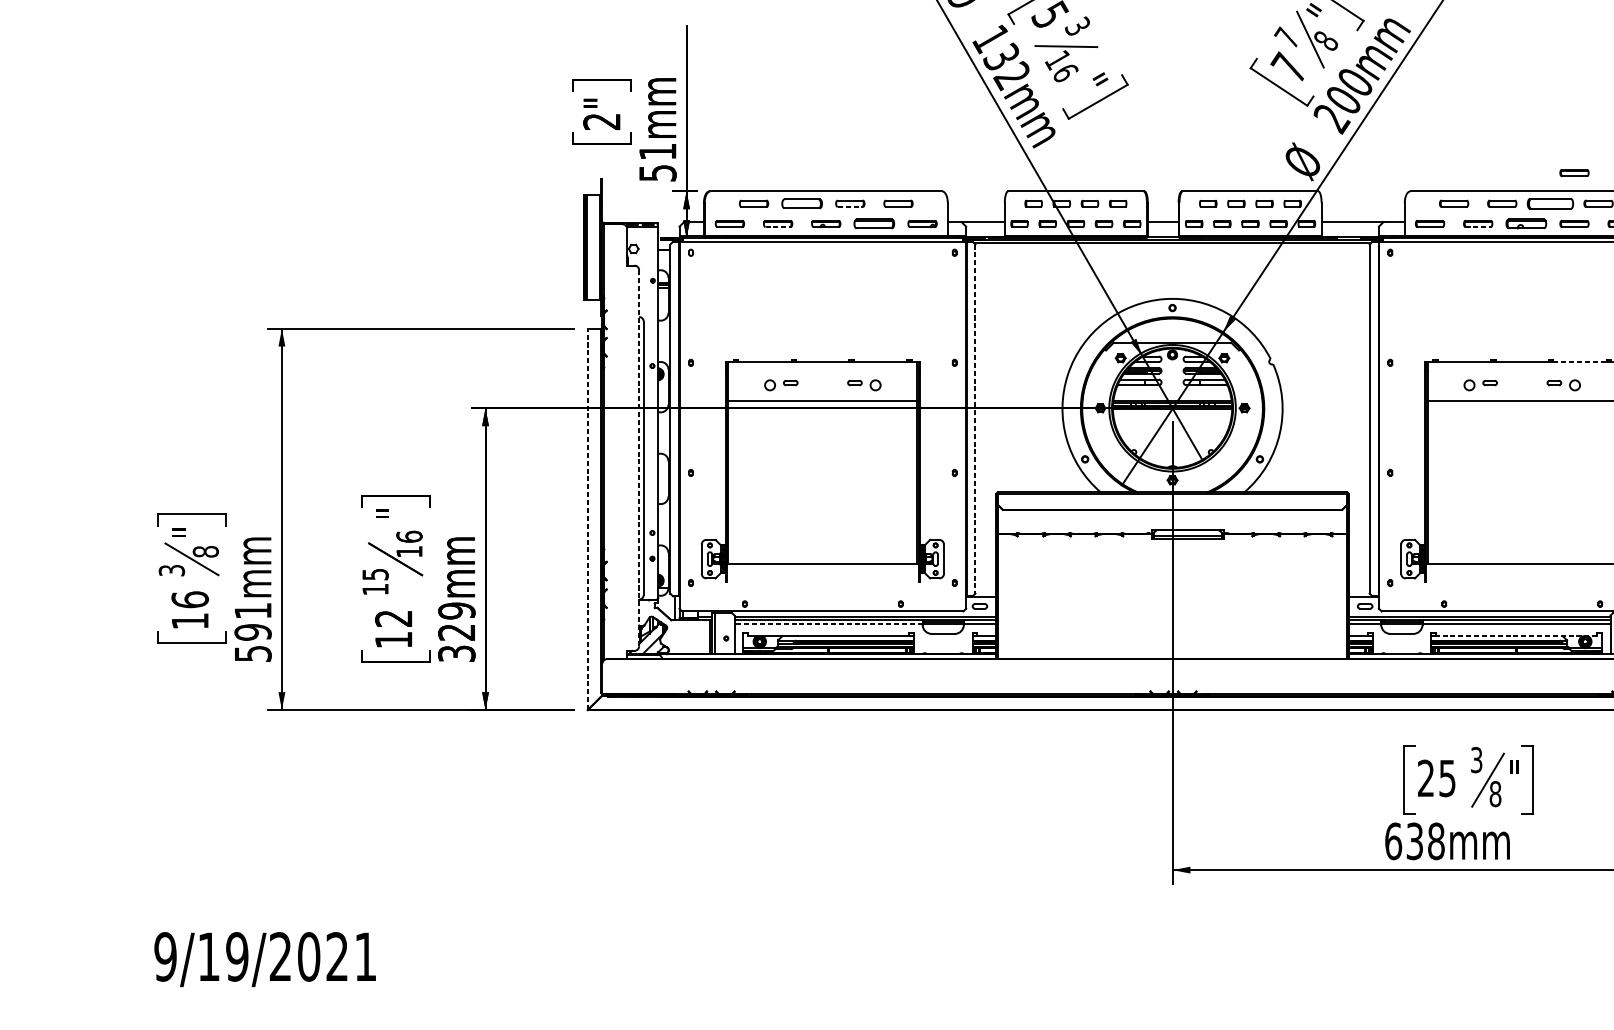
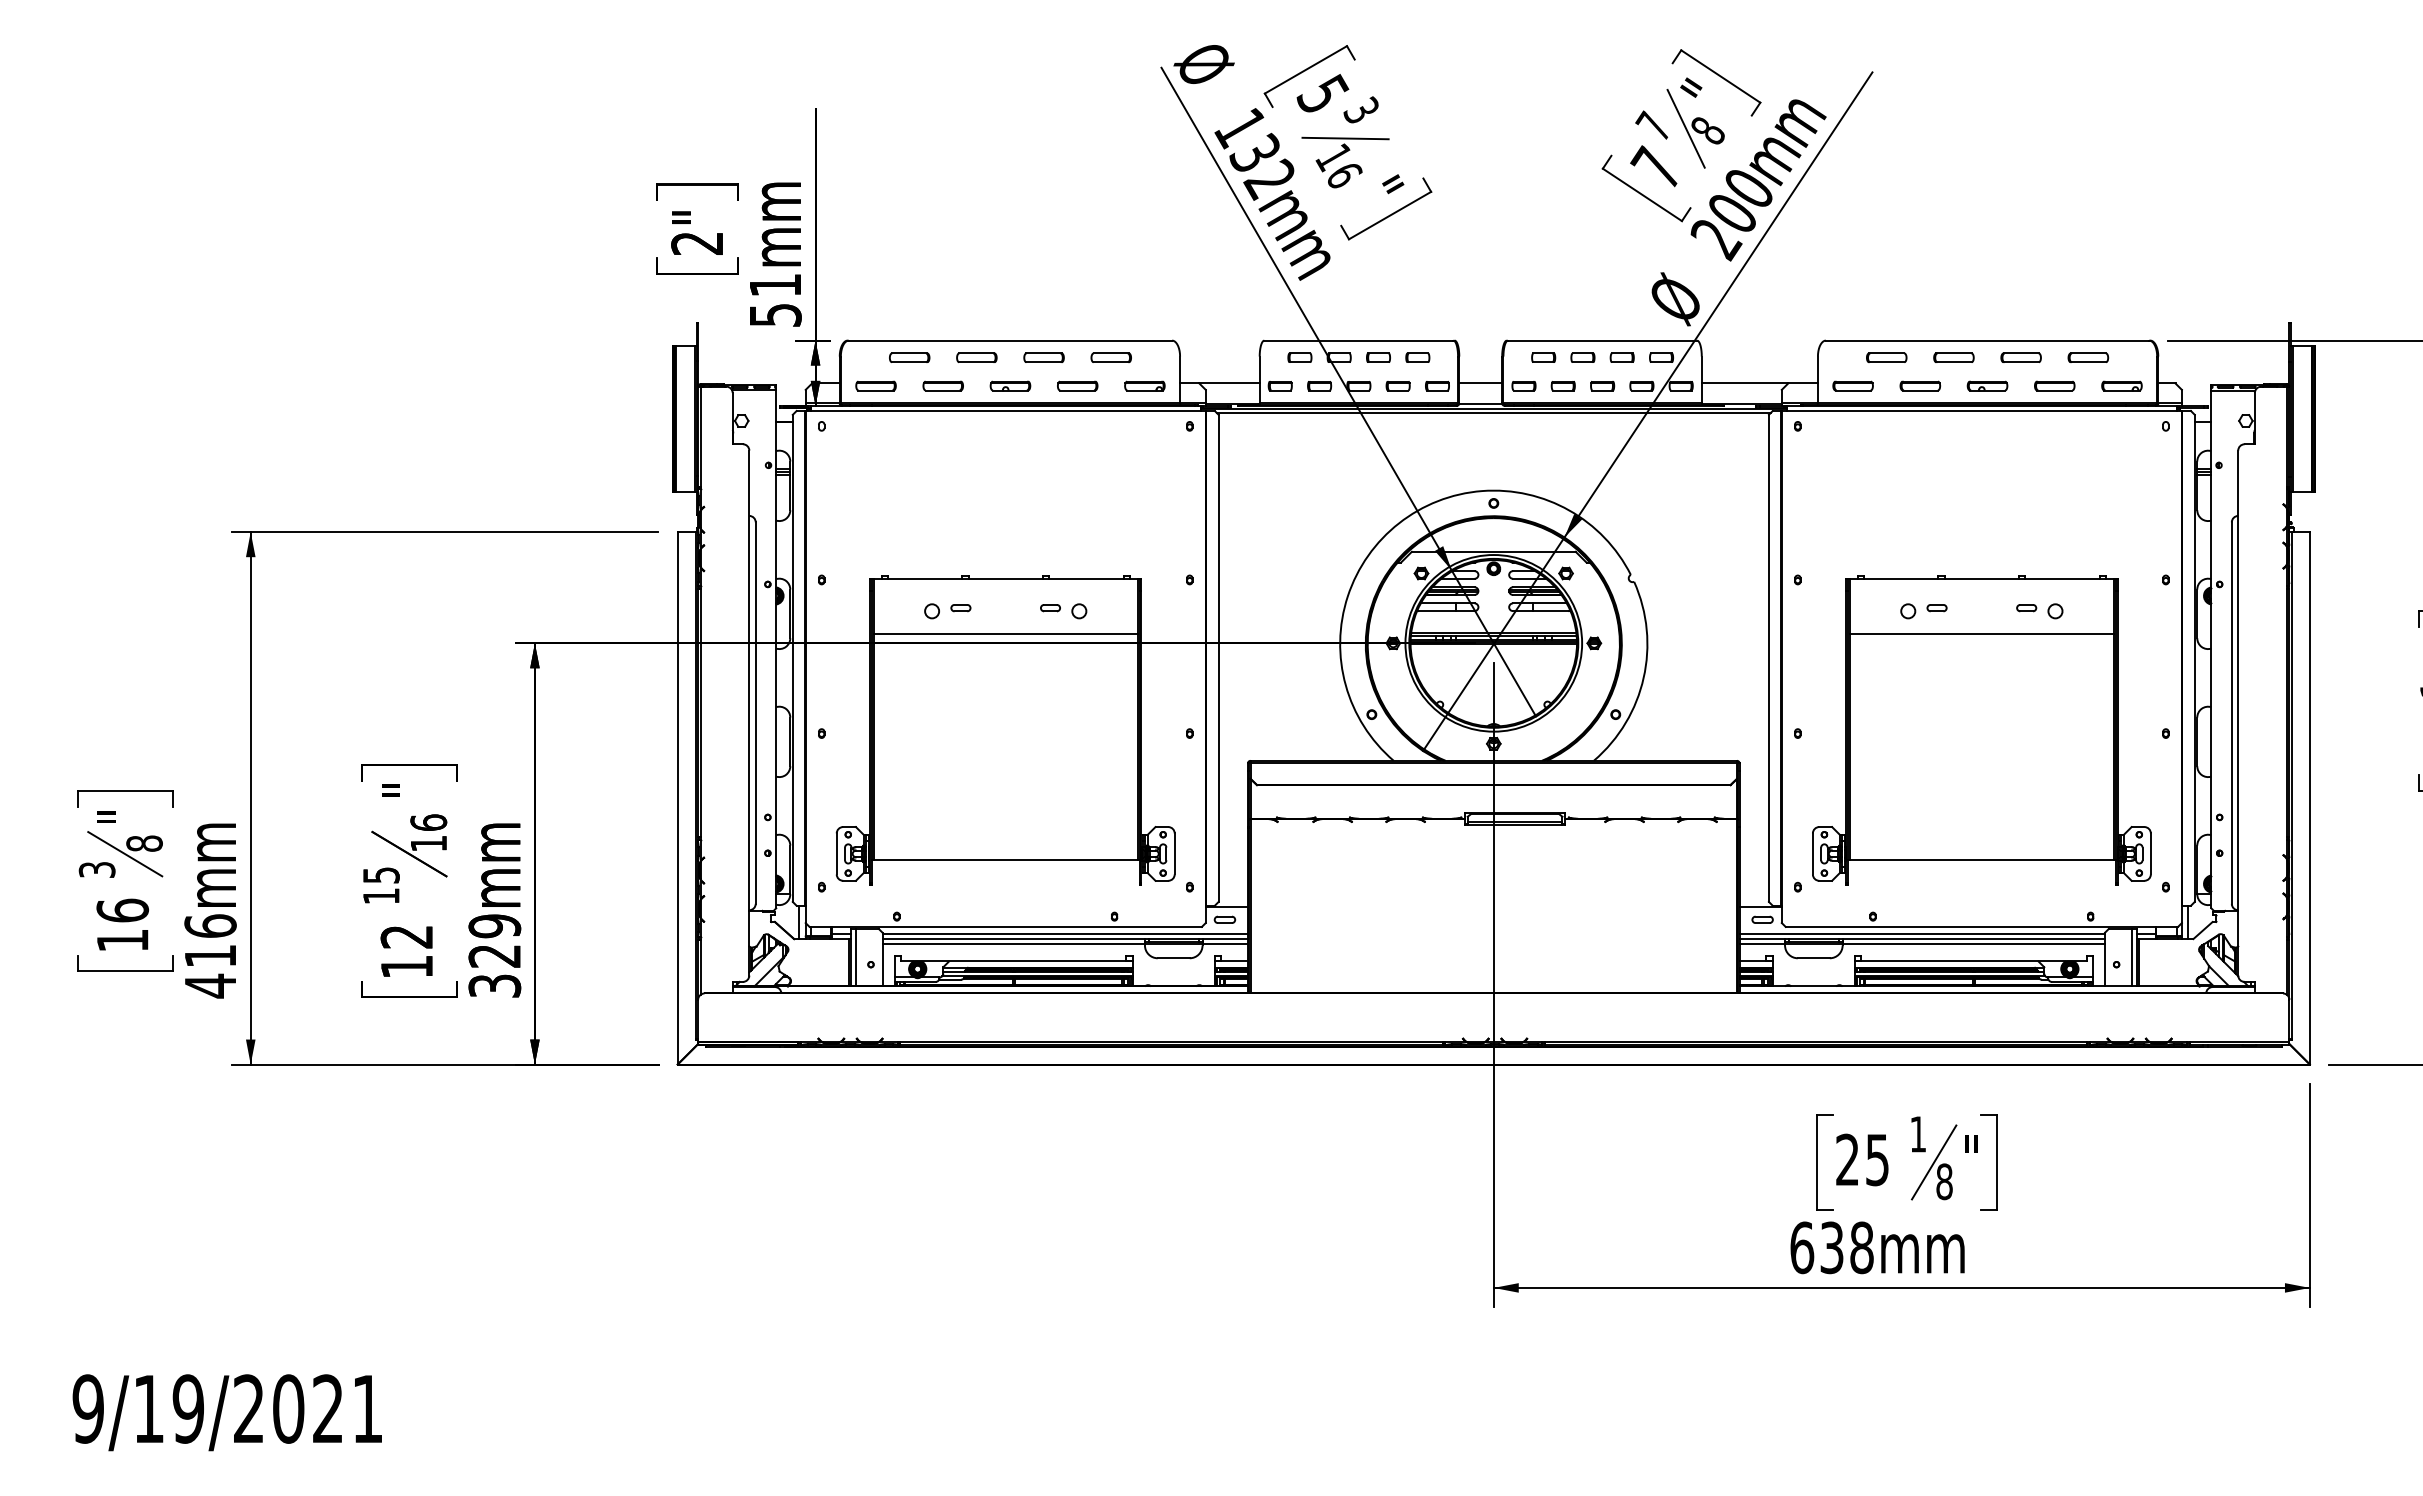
part: (1574, 172) -> (2054, 314), removed
part: (801, 203) -> (976, 357), size x0.71
part: (1549, 203) -> (2020, 357), size x0.62
line: (850, 207) -> (1044, 362), dashed -> solid
part: (874, 223) -> (1077, 385), size x0.71
part: (1526, 223) -> (1987, 385), size x0.71
line: (778, 227) -> (943, 390), dashed -> solid
line: (1478, 227) -> (1920, 390), dashed -> solid
line: (1580, 361) -> (2063, 578), dashed -> solid
line: (975, 419) -> (1218, 658), dashed -> solid
line: (639, 458) -> (749, 713), dashed -> solid
line: (587, 518) -> (677, 797), dashed -> solid
line: (828, 624) -> (1013, 944), dashed -> solid
text: (253, 632) -> (210, 956), 591mm -> 416mm
line: (1516, 636) -> (1973, 961), dashed -> solid
text: (1476, 760) -> (1918, 1134), 3 -> 1

